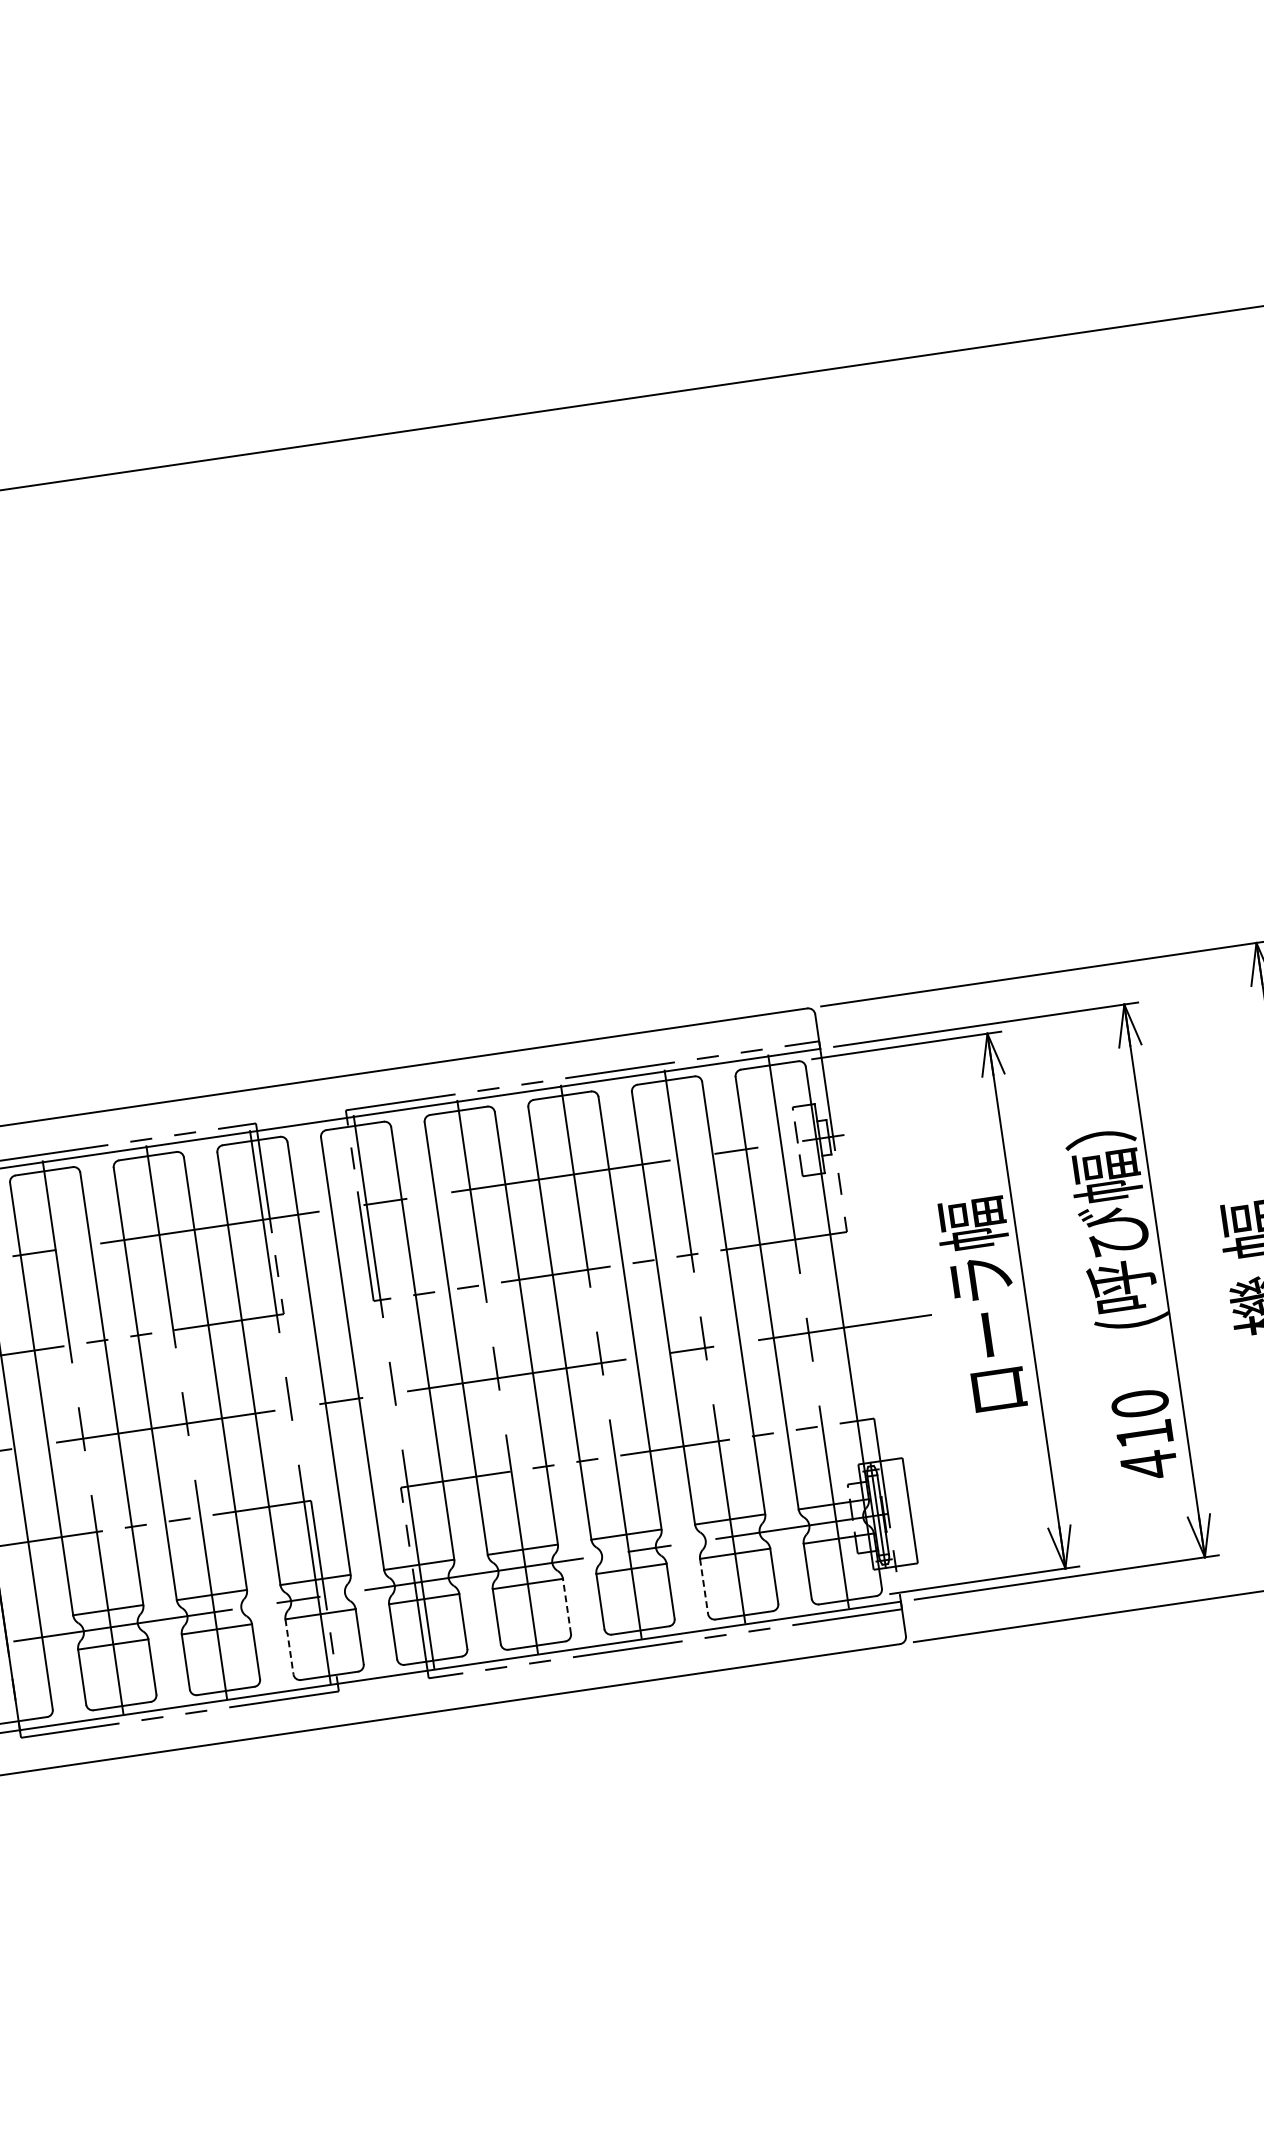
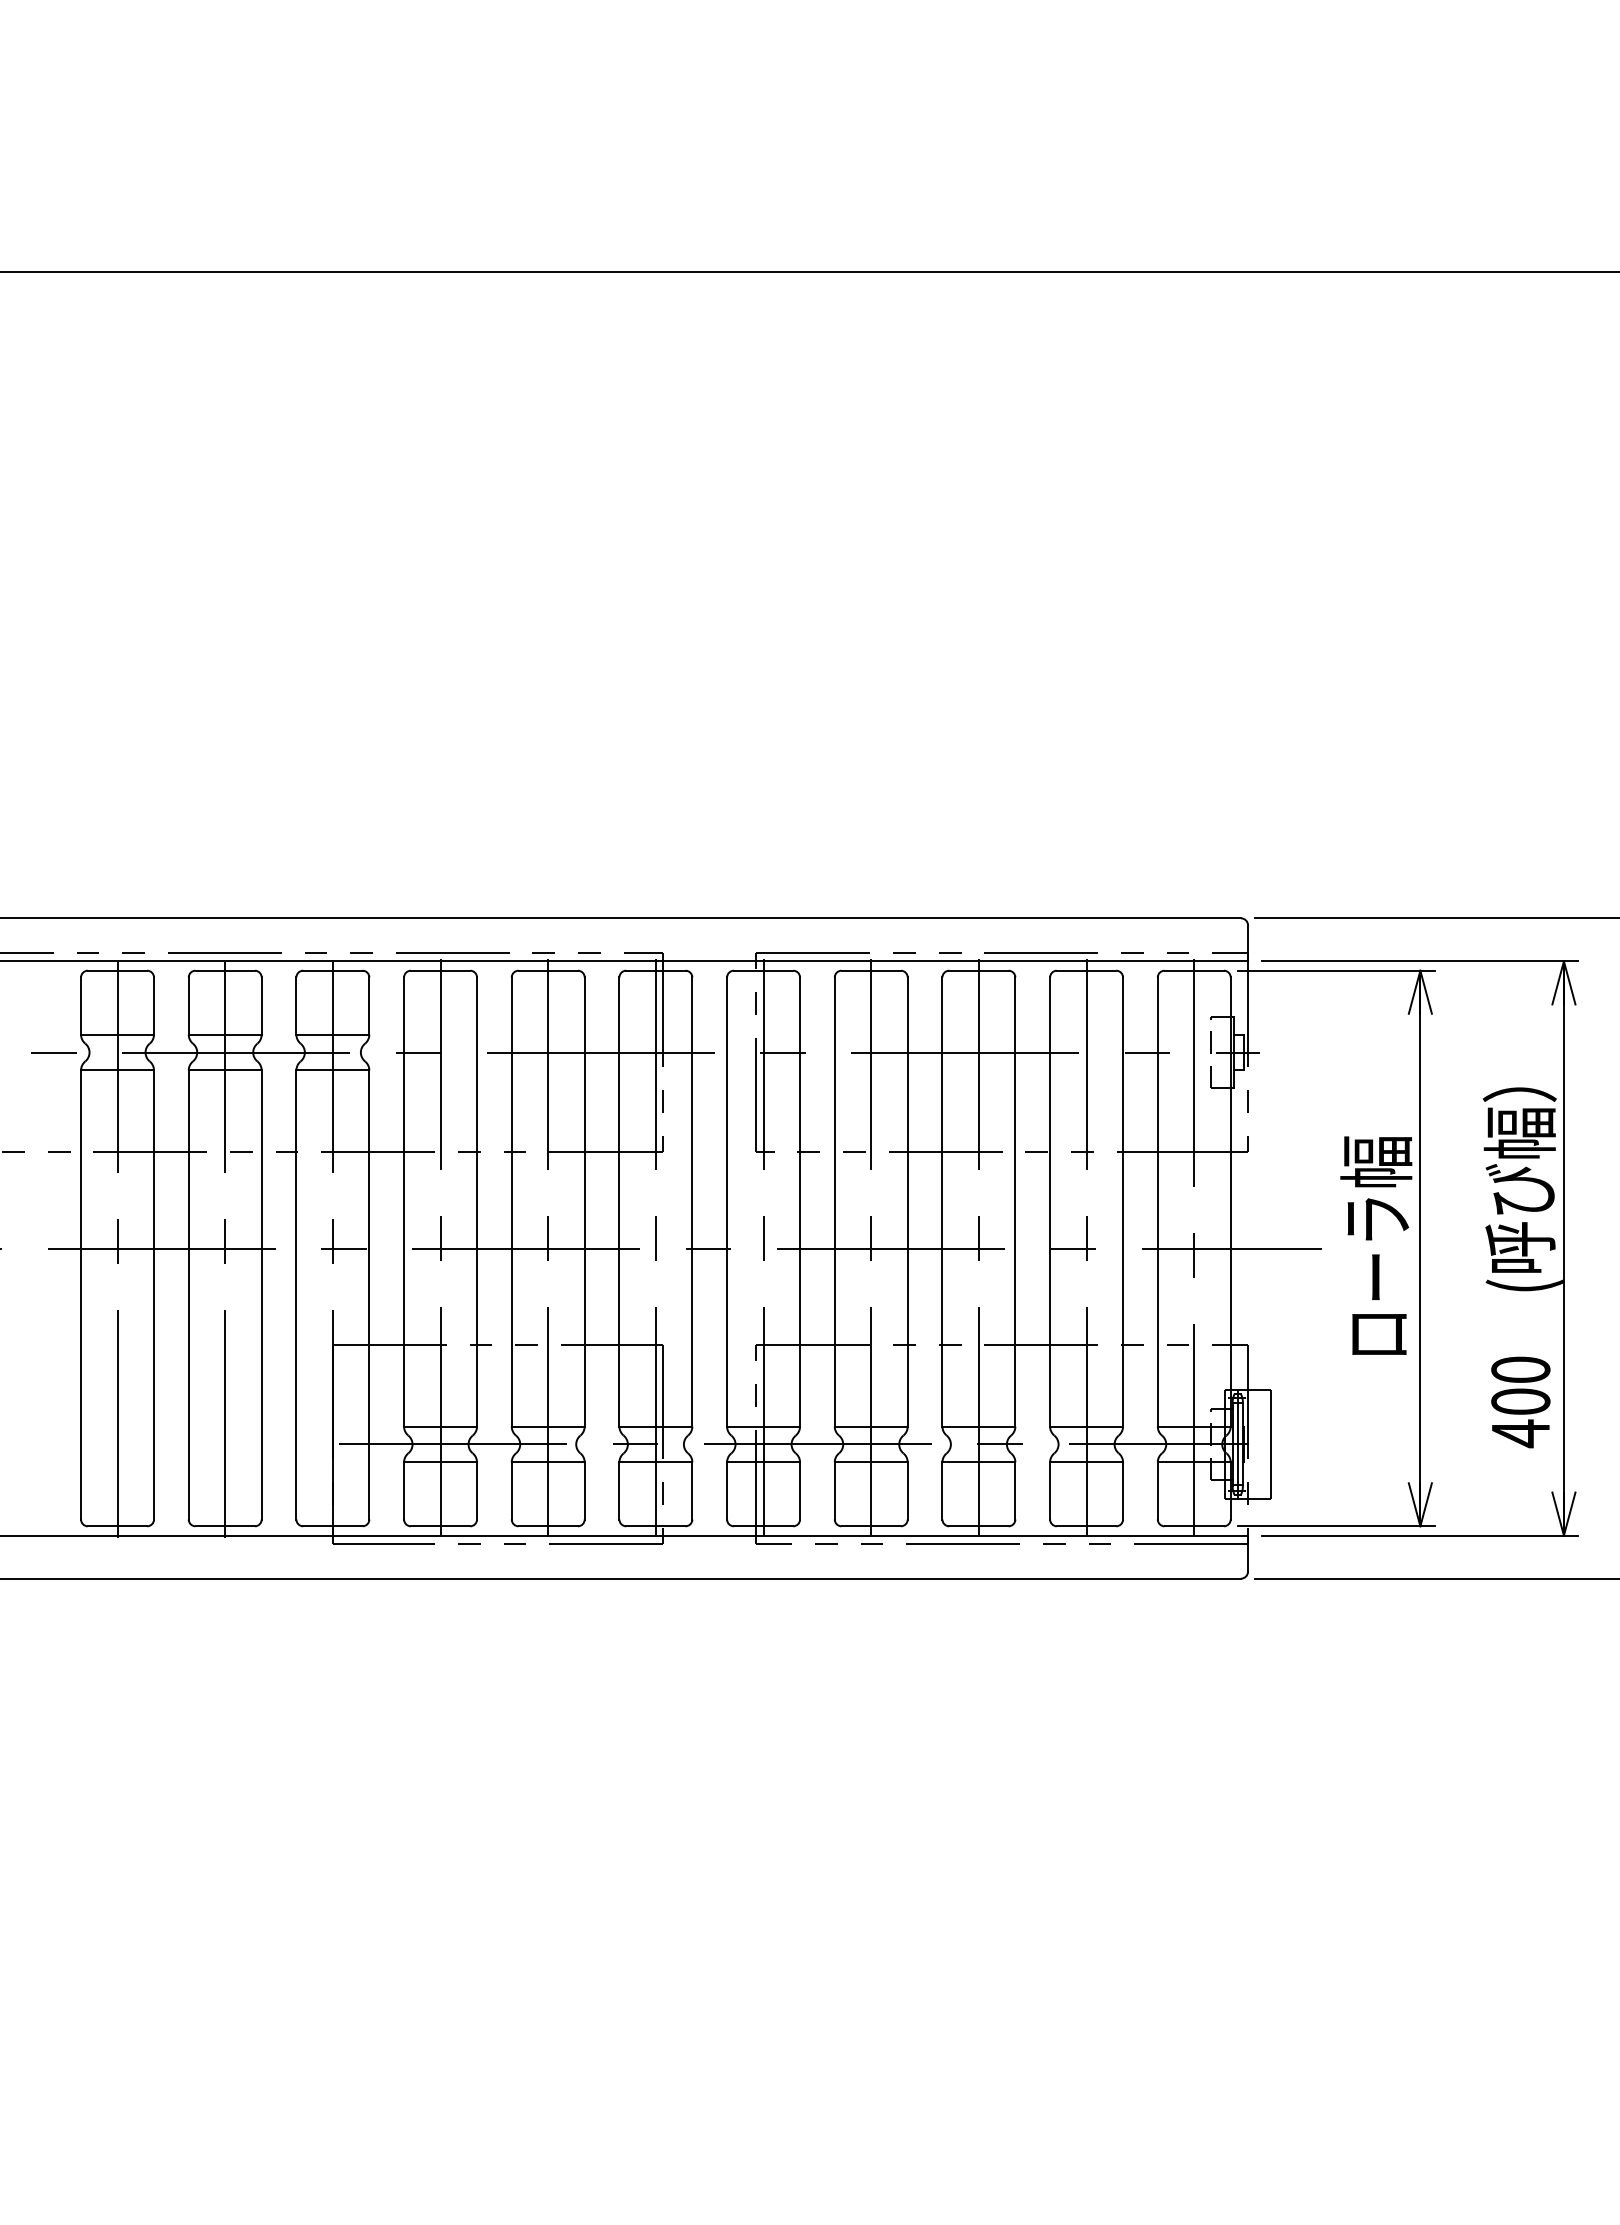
text: (1144, 1434) -> (1520, 1401), 410 -> 400
line: (704, 1585) -> (1050, 1490), dashed -> solid
line: (566, 1606) -> (907, 1490), dashed -> solid
line: (289, 1646) -> (619, 1490), dashed -> solid

